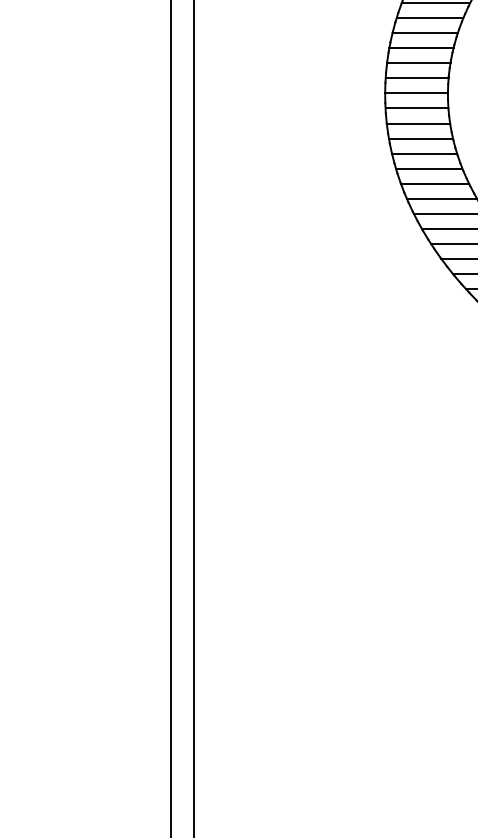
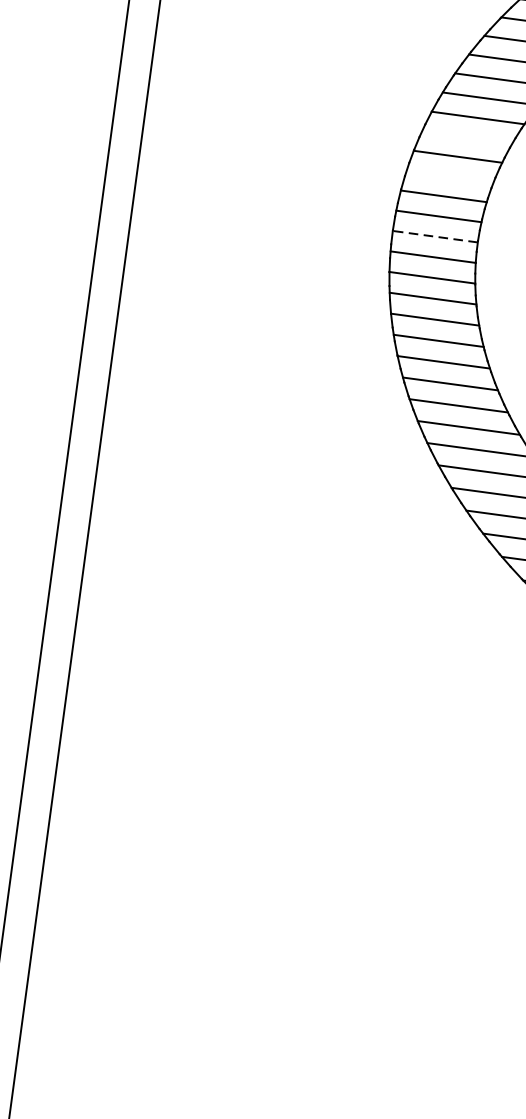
line: (429, 18) -> (466, 137), removed
line: (421, 48) -> (450, 176), removed
line: (416, 93) -> (435, 236), solid -> dashed

